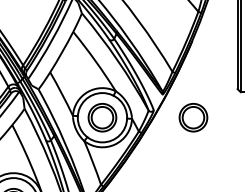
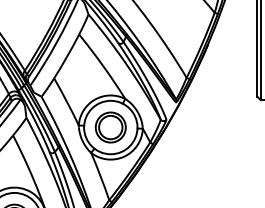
part: (193, 117) -> (209, 127), removed

